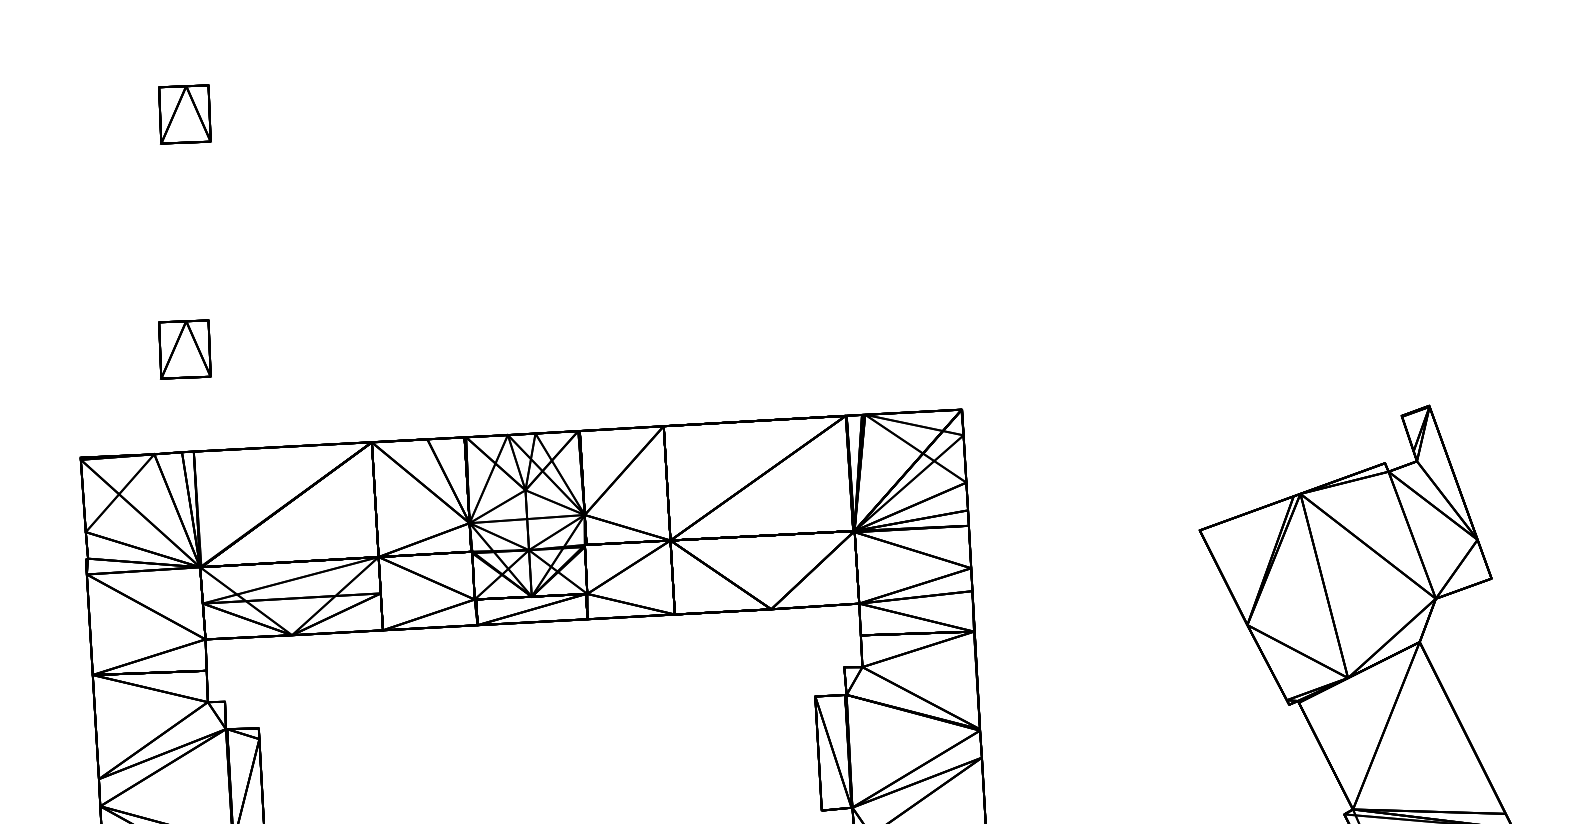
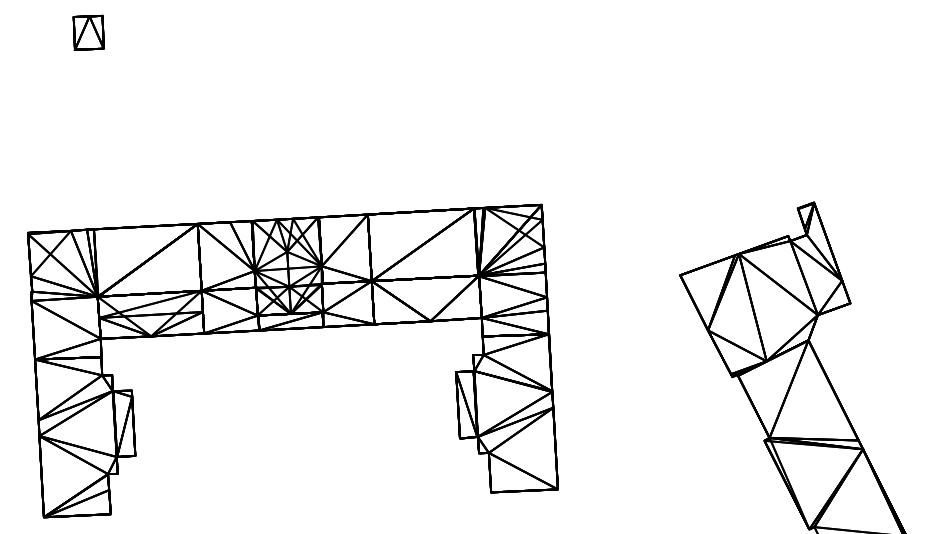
part: (184, 348) -> (88, 169), removed

